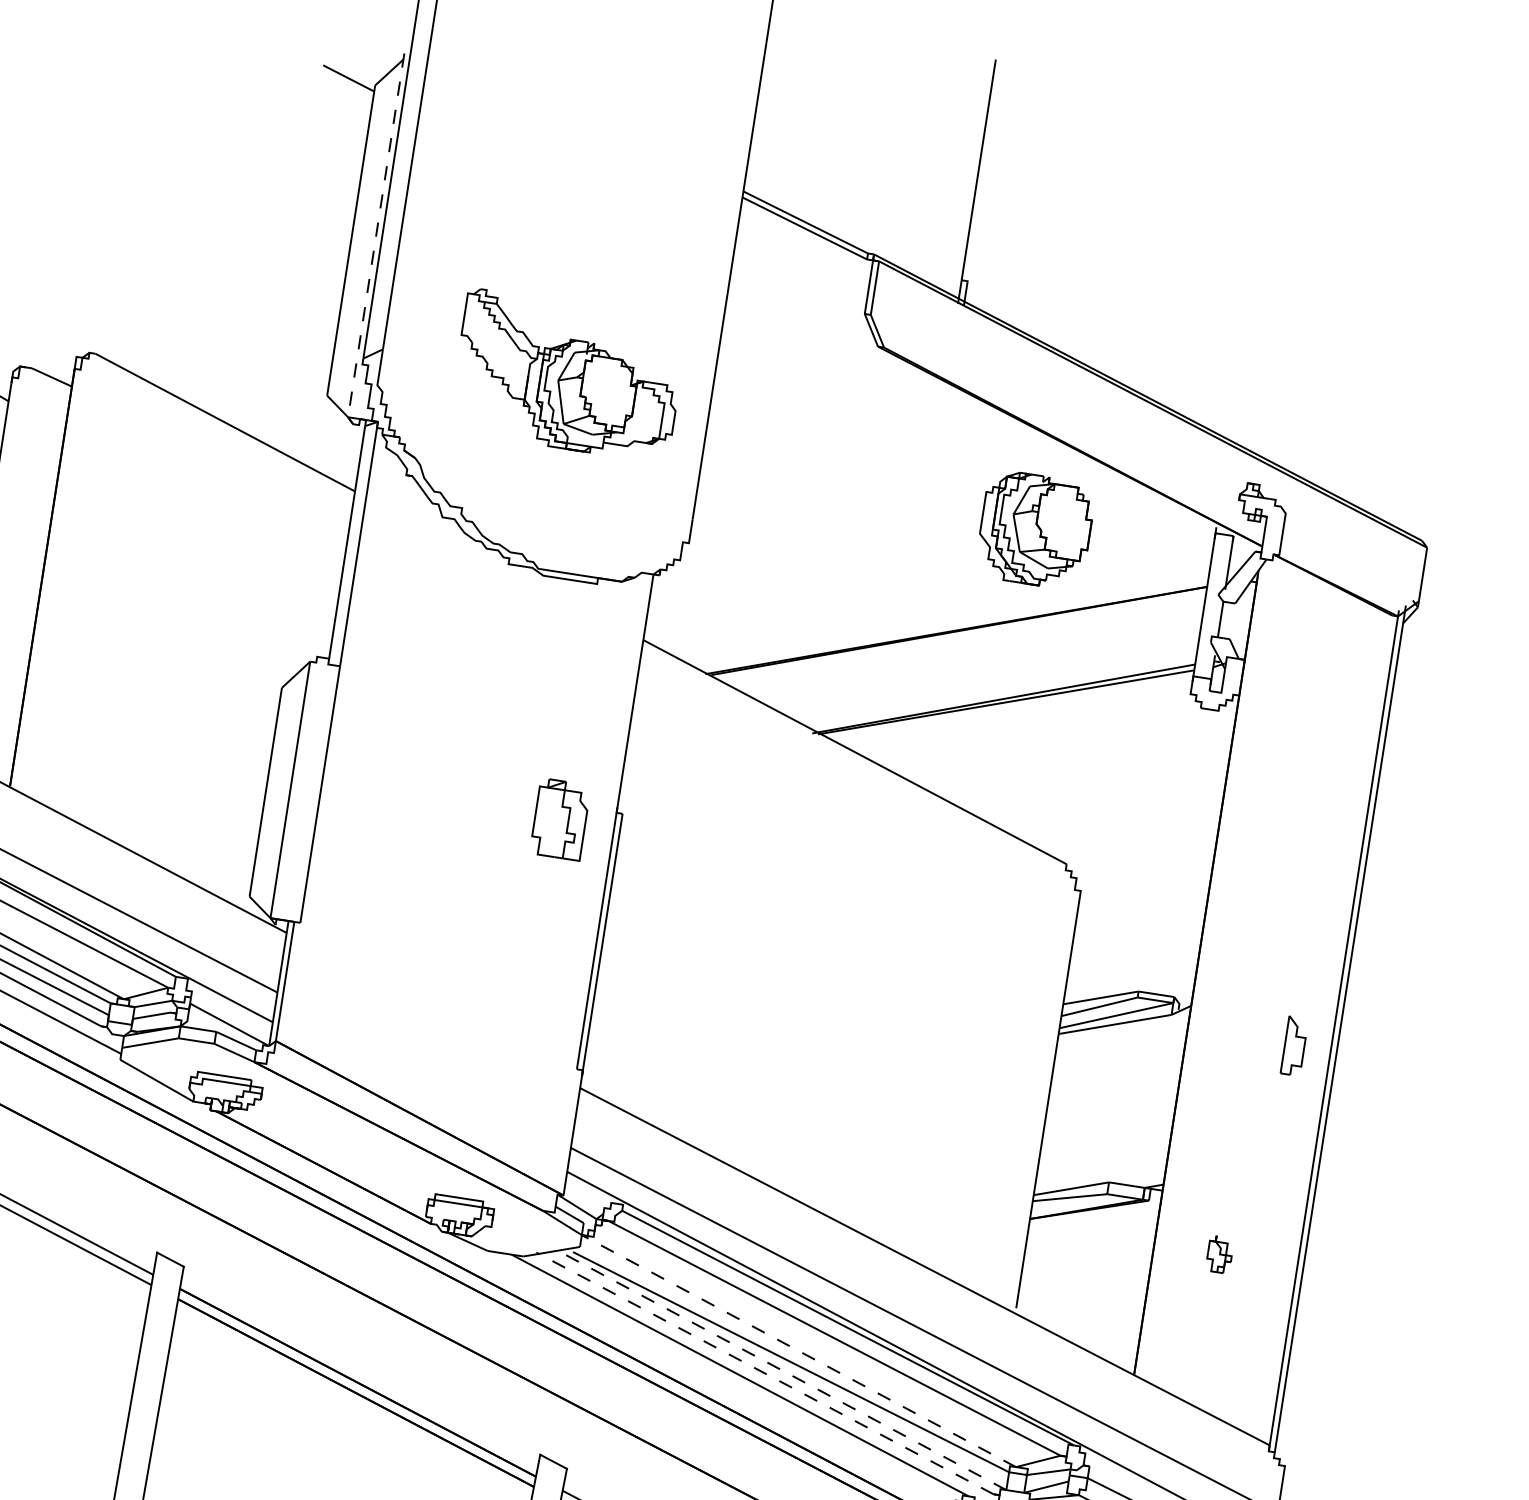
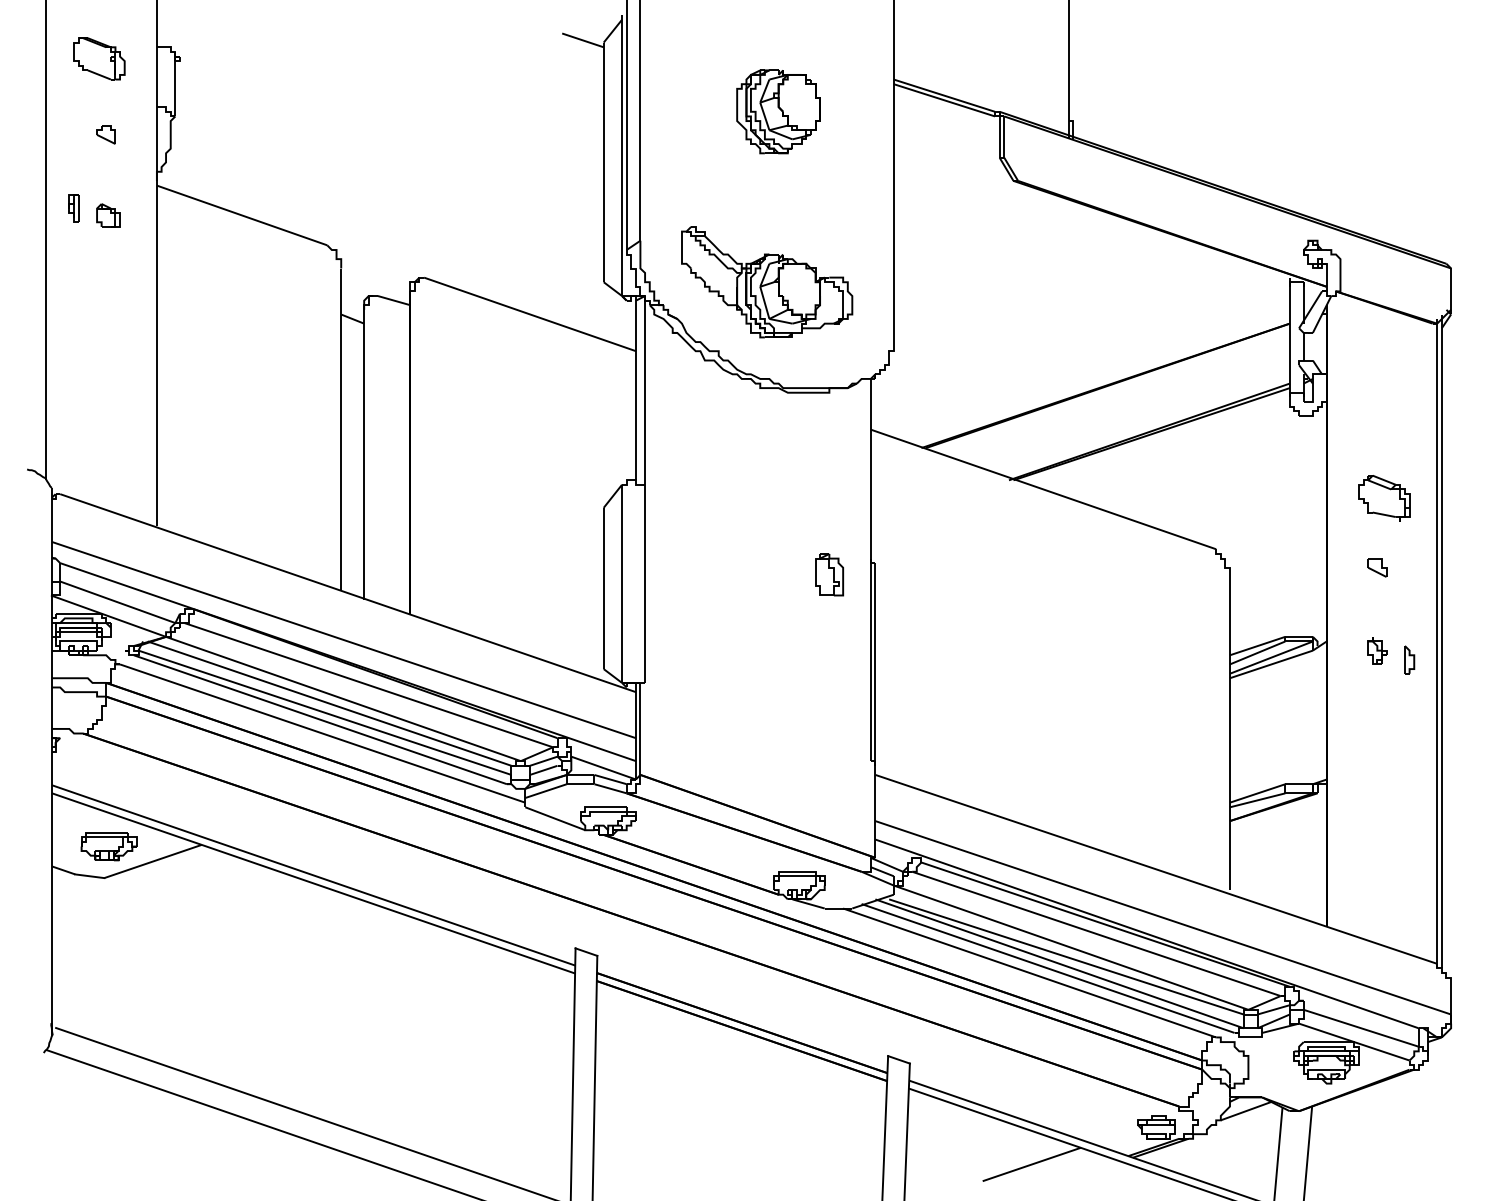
line: (376, 236) -> (622, 156), dashed -> solid
part: (568, 376) -> (767, 282), moved
part: (1035, 529) -> (778, 111), moved
part: (560, 819) -> (829, 574), size x0.71
part: (1294, 832) -> (1384, 498), added
part: (1271, 920) -> (1377, 567), added
part: (1294, 1045) -> (1409, 659), size x0.62
part: (1220, 1254) -> (1377, 650), moved
line: (799, 1350) -> (1071, 947), dashed -> solid
line: (780, 1369) -> (1059, 963), dashed -> solid
line: (764, 1373) -> (1047, 968), dashed -> solid

